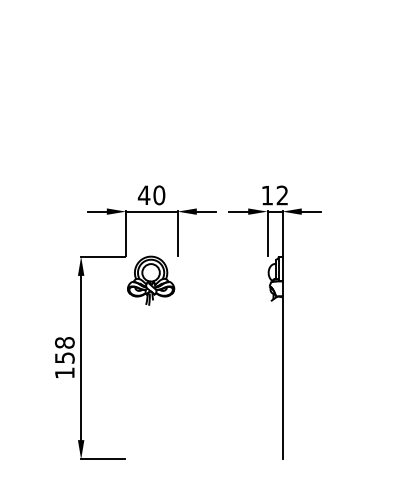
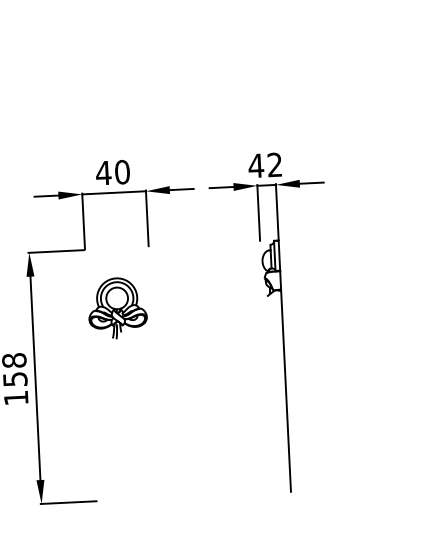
text: (267, 195) -> (256, 165), 12 -> 42
part: (151, 280) -> (118, 307), moved

